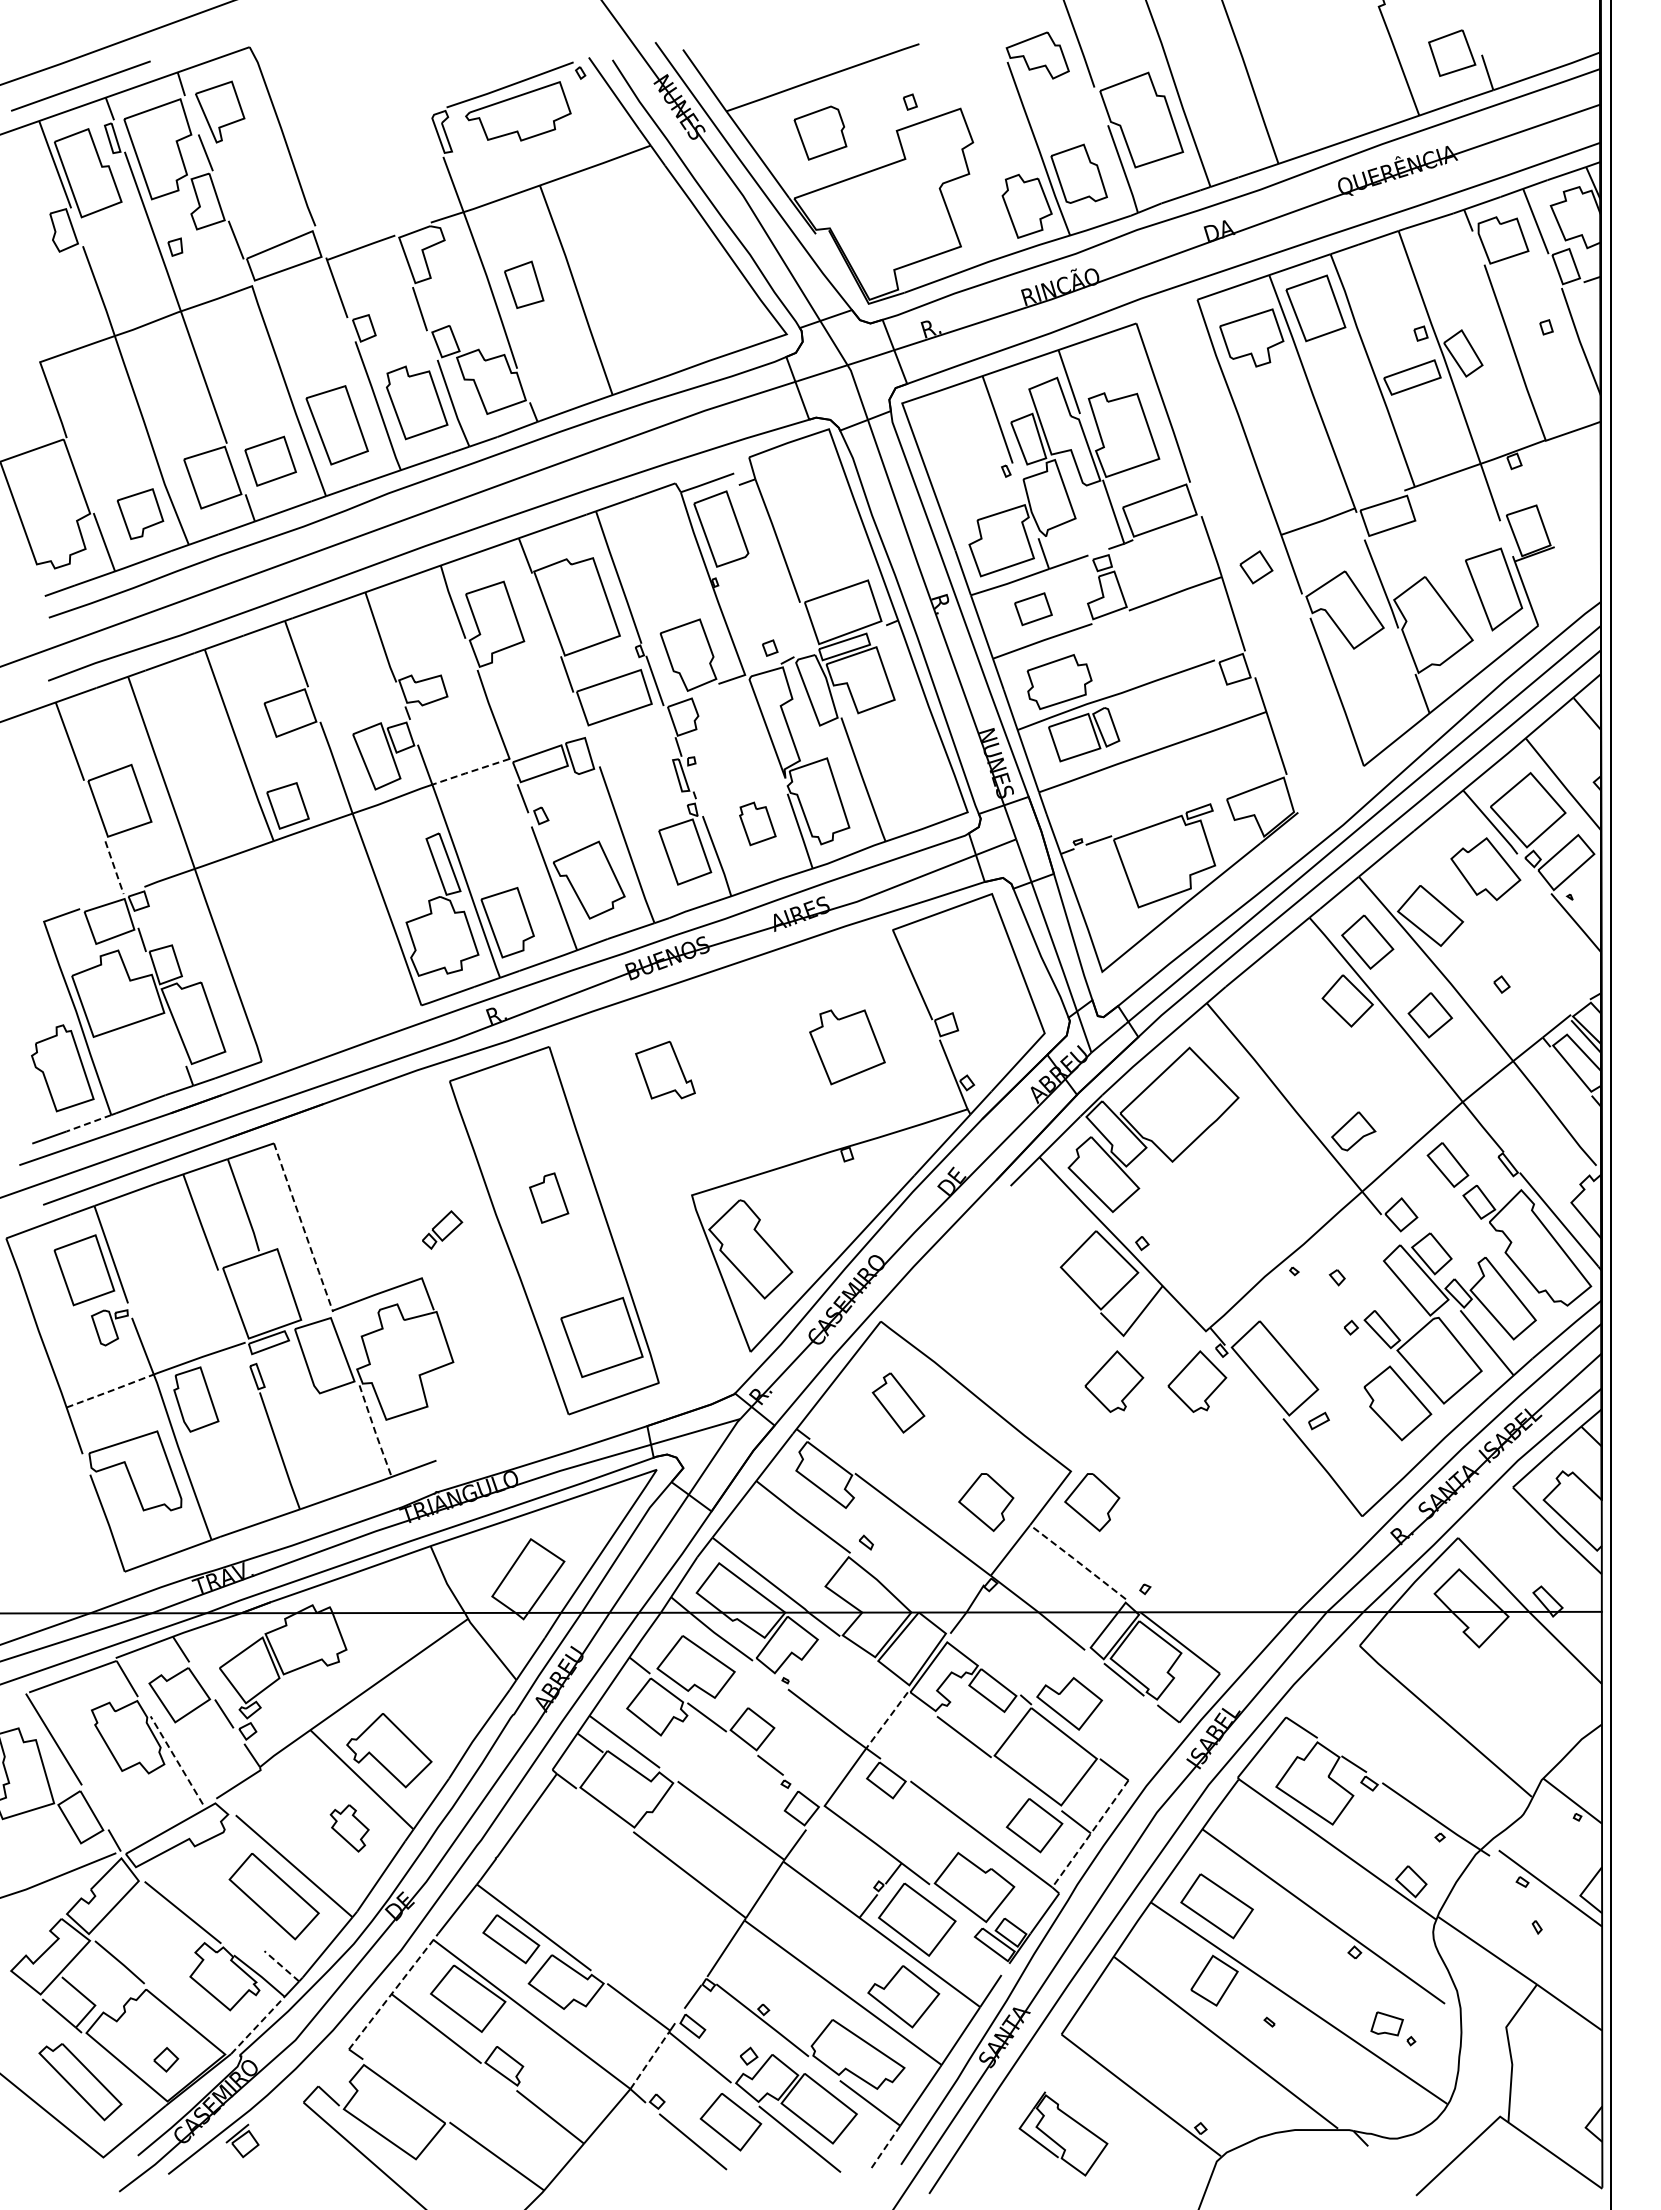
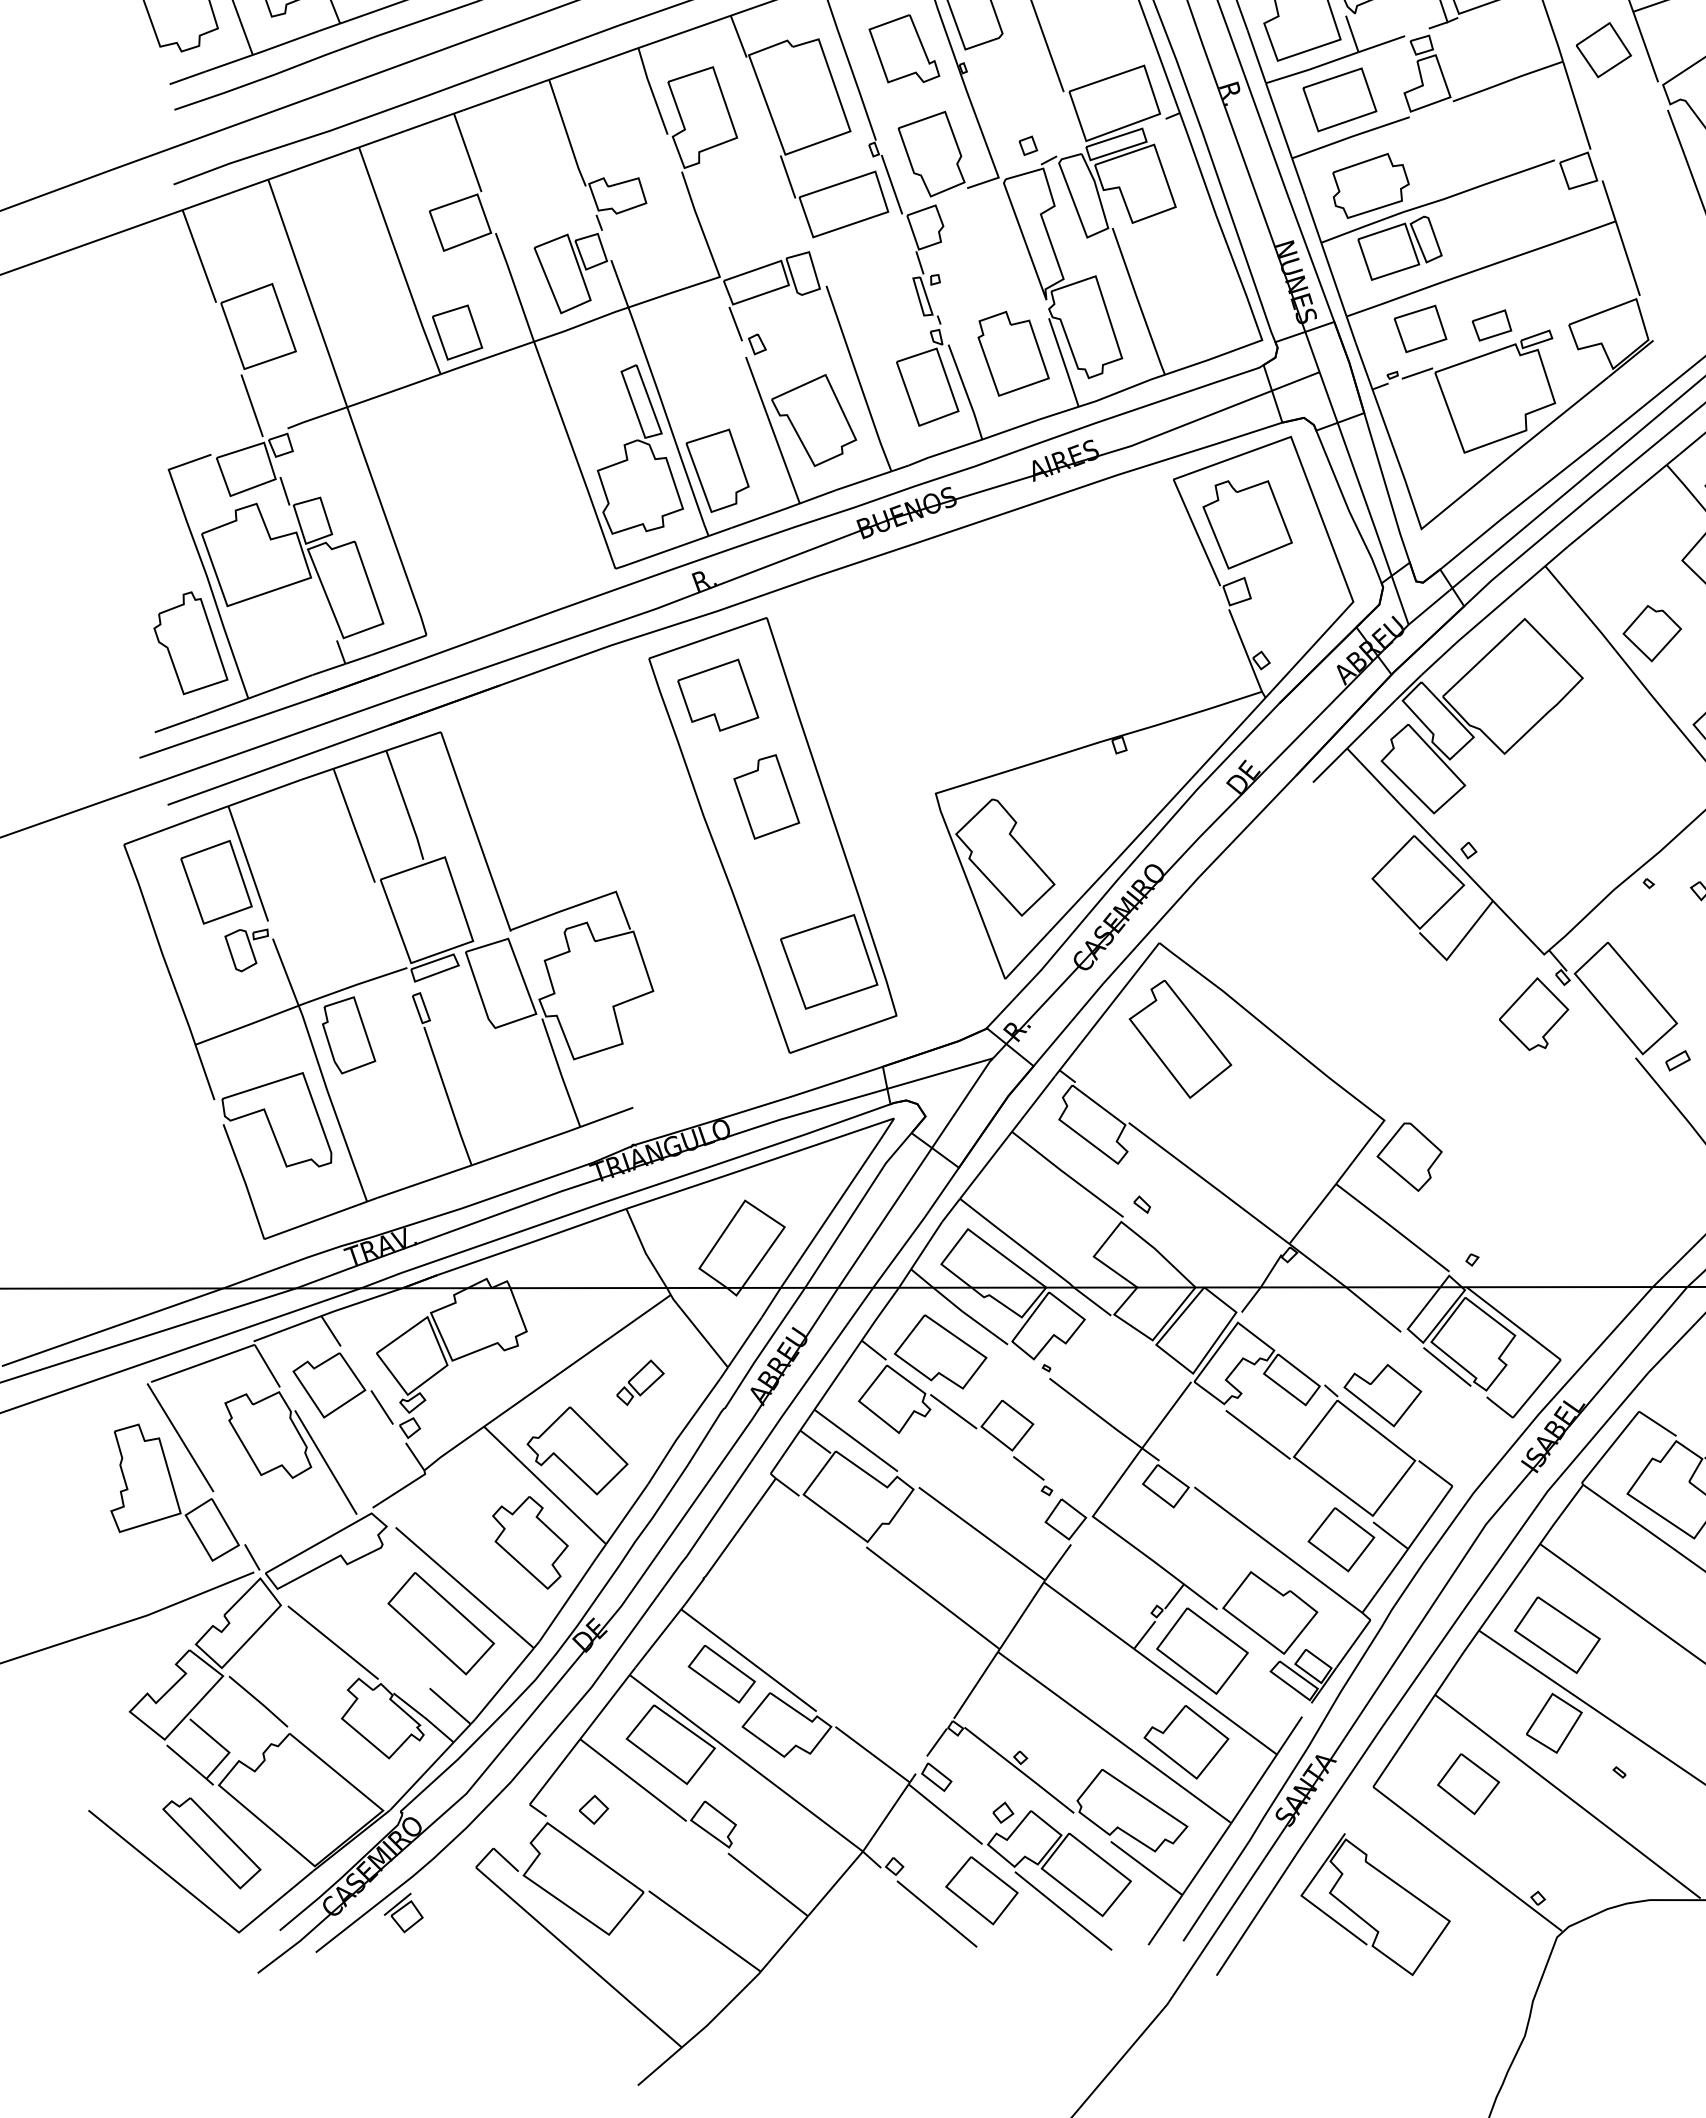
part: (1256, 567) -> (1604, 50), size x1.43
part: (1033, 608) -> (1340, 98), size x1.67
line: (470, 771) -> (673, 291), dashed -> solid
part: (1161, 799) -> (1491, 325), added
part: (1101, 802) -> (1420, 328), added
part: (757, 823) -> (1013, 353), size x1.67
line: (114, 867) -> (252, 405), dashed -> solid
part: (847, 1047) -> (1247, 525), moved
part: (1297, 1059) -> (1652, 632), added
part: (665, 1069) -> (904, 47), moved
part: (508, 1112) -> (718, 695), added
line: (89, 1123) -> (222, 708), dashed -> solid
part: (548, 1197) -> (765, 796), size x1.43
line: (303, 1227) -> (475, 831), dashed -> solid
part: (442, 1229) -> (640, 1382), moved
part: (1114, 1381) -> (1435, 1013), removed
line: (111, 1390) -> (248, 1024), dashed -> solid
part: (898, 1402) -> (1180, 1038), size x1.67
line: (375, 1431) -> (561, 1073), dashed -> solid
part: (986, 1502) -> (1284, 1157), removed
line: (1077, 1561) -> (1392, 1227), dashed -> solid
line: (887, 1720) -> (1167, 1415), dashed -> solid
line: (176, 1759) -> (325, 1461), dashed -> solid
part: (349, 1828) -> (530, 1543), size x1.67
line: (1090, 1834) -> (1407, 1550), dashed -> solid
line: (281, 1965) -> (449, 1705), dashed -> solid
line: (394, 1991) -> (583, 1736), dashed -> solid
line: (258, 2025) -> (422, 1776), dashed -> solid
part: (1141, 2032) -> (1467, 1784), added
part: (166, 2059) -> (594, 1809), moved
line: (650, 2060) -> (886, 1817), dashed -> solid
part: (1063, 2133) -> (1375, 1904), size x1.43
line: (885, 2146) -> (1164, 1919), dashed -> solid

